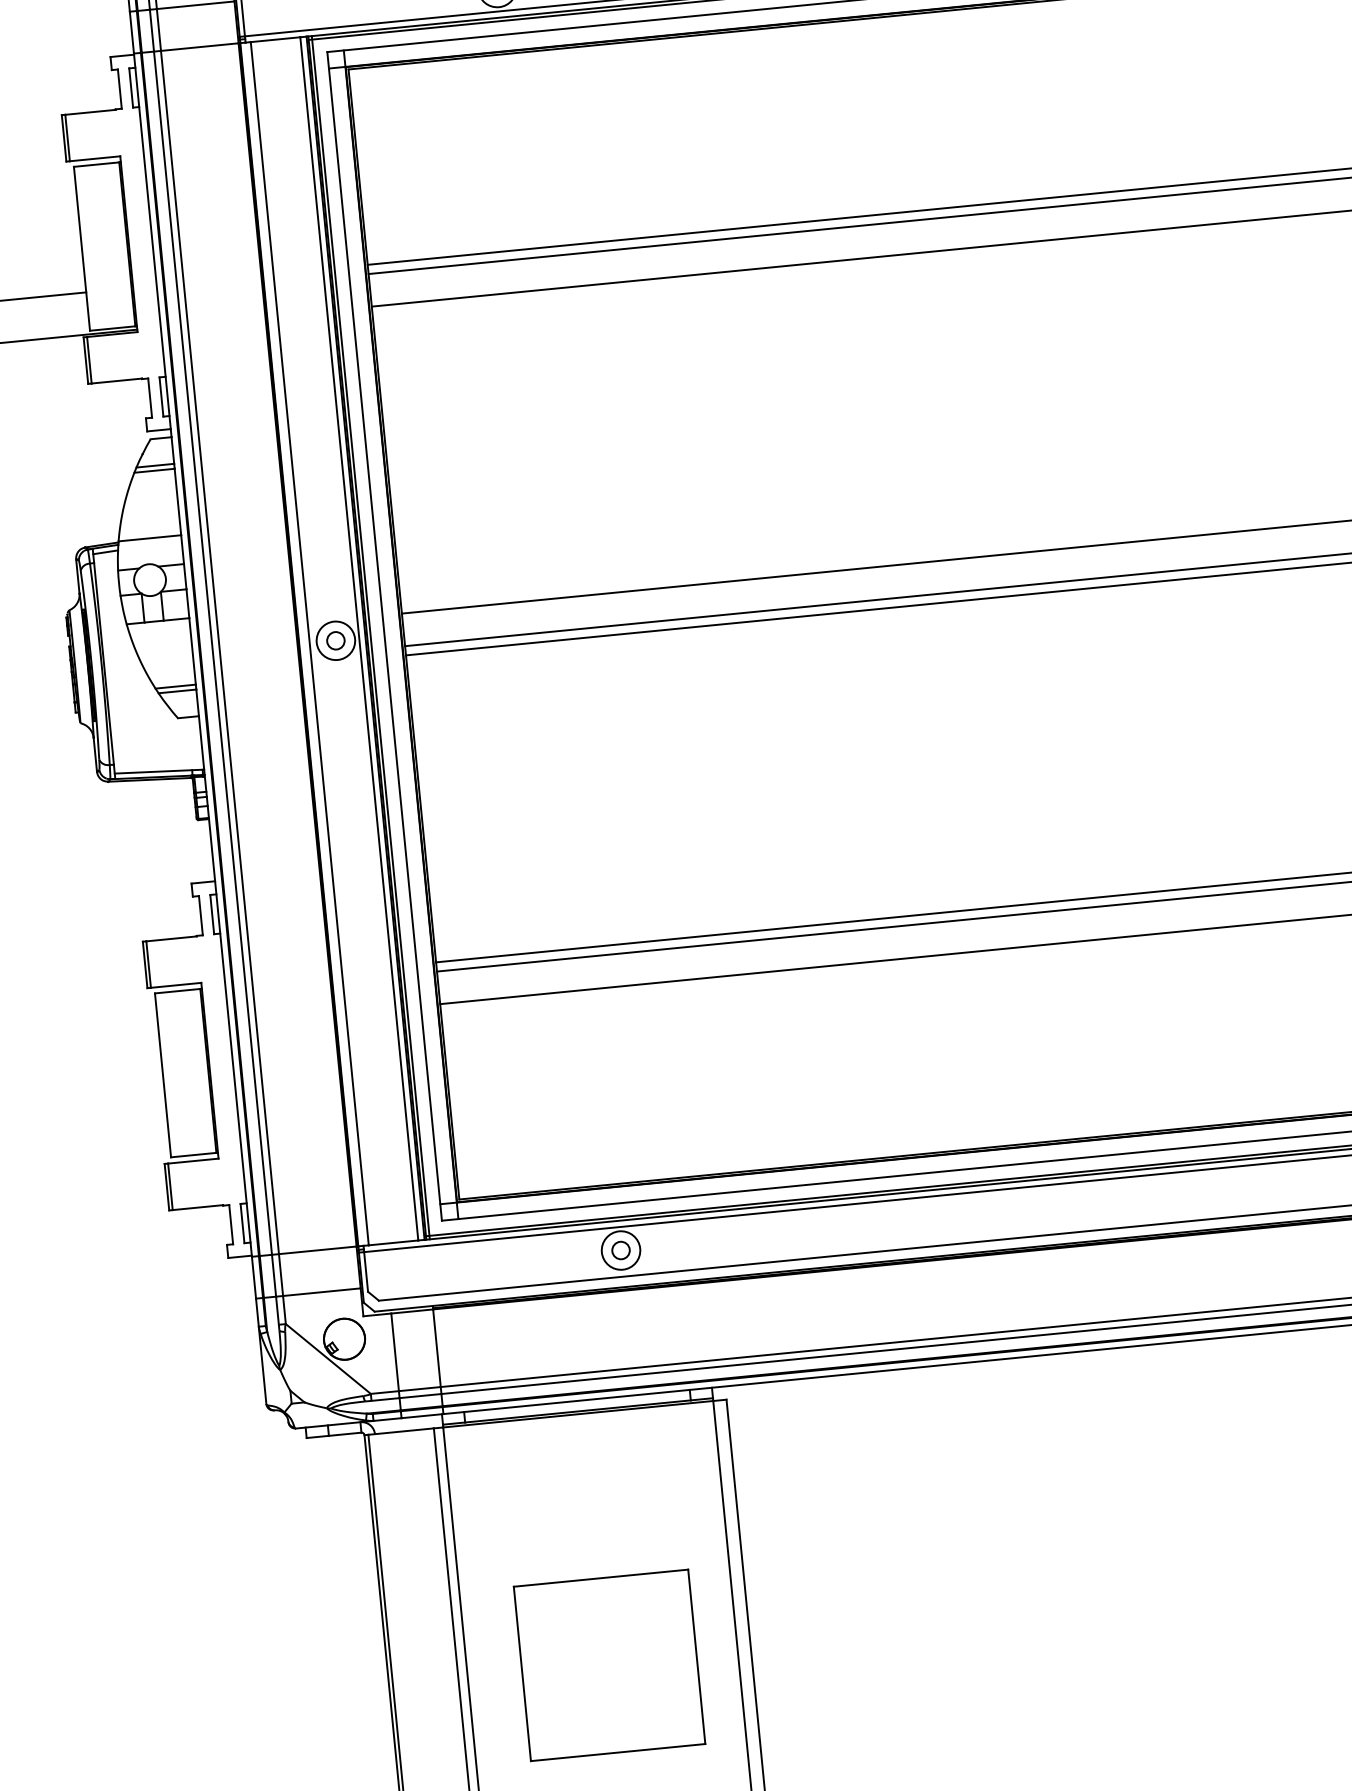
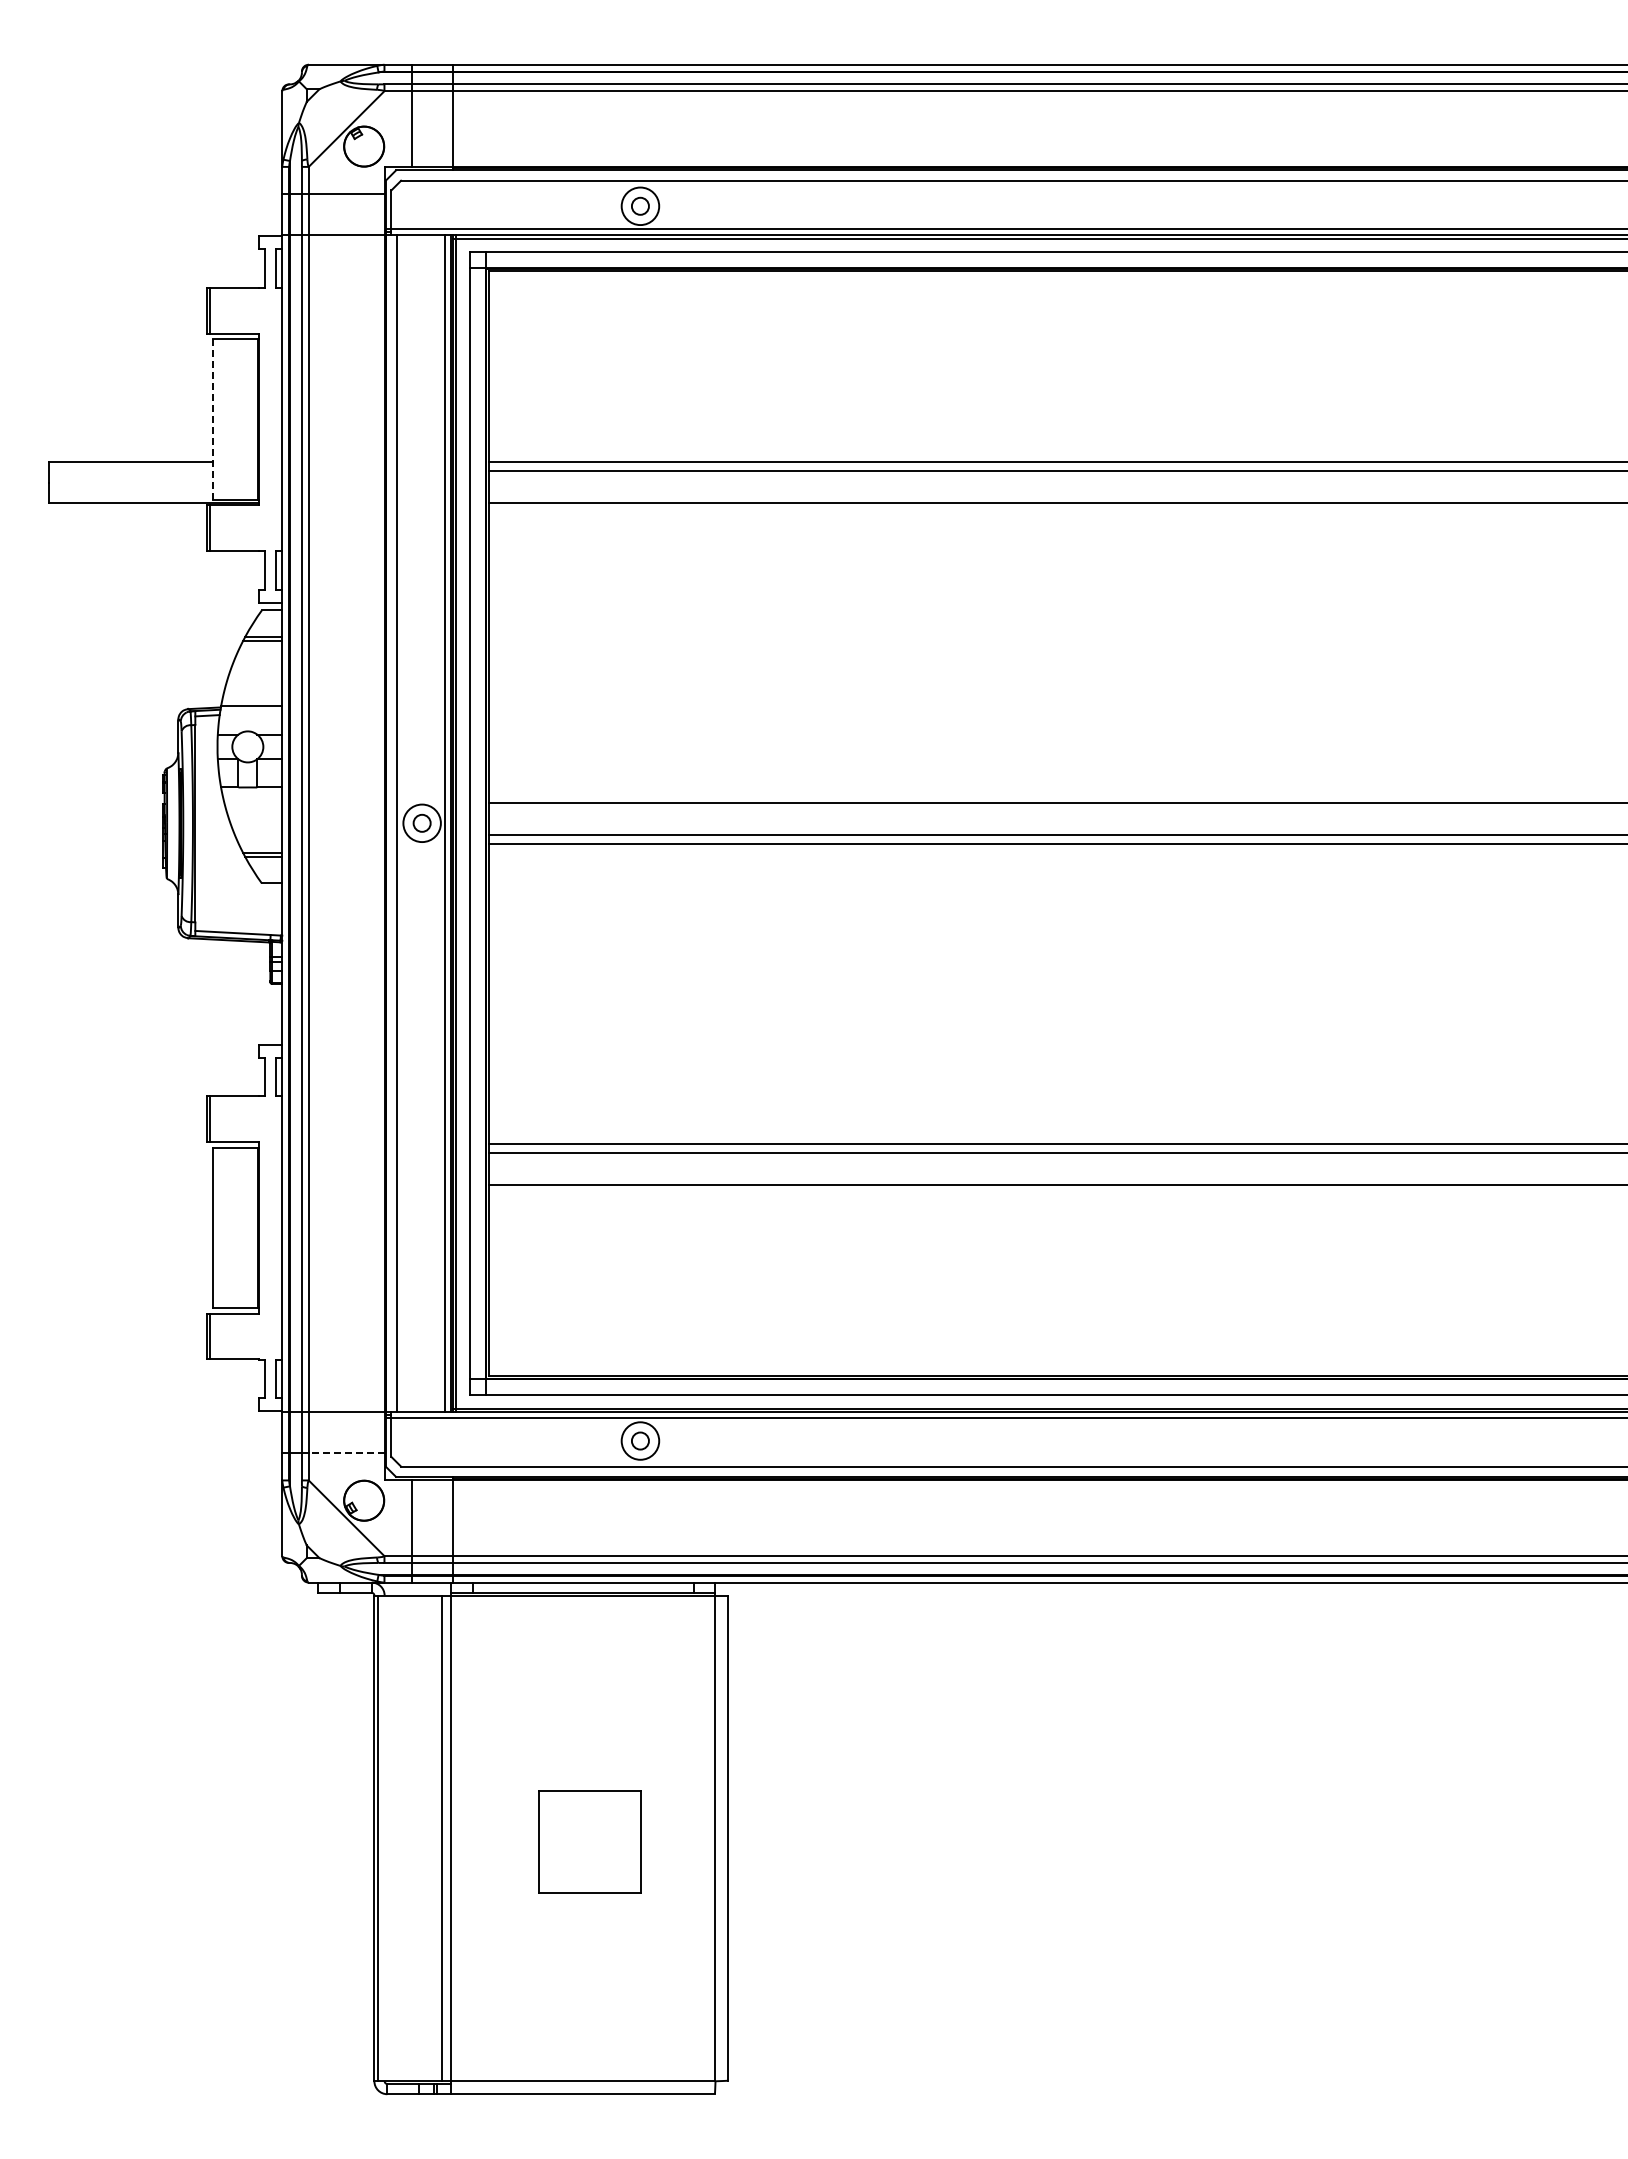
line: (82, 248) -> (213, 419), solid -> dashed
line: (321, 1291) -> (346, 1452), solid -> dashed
part: (609, 1665) -> (589, 1841), size x0.6

